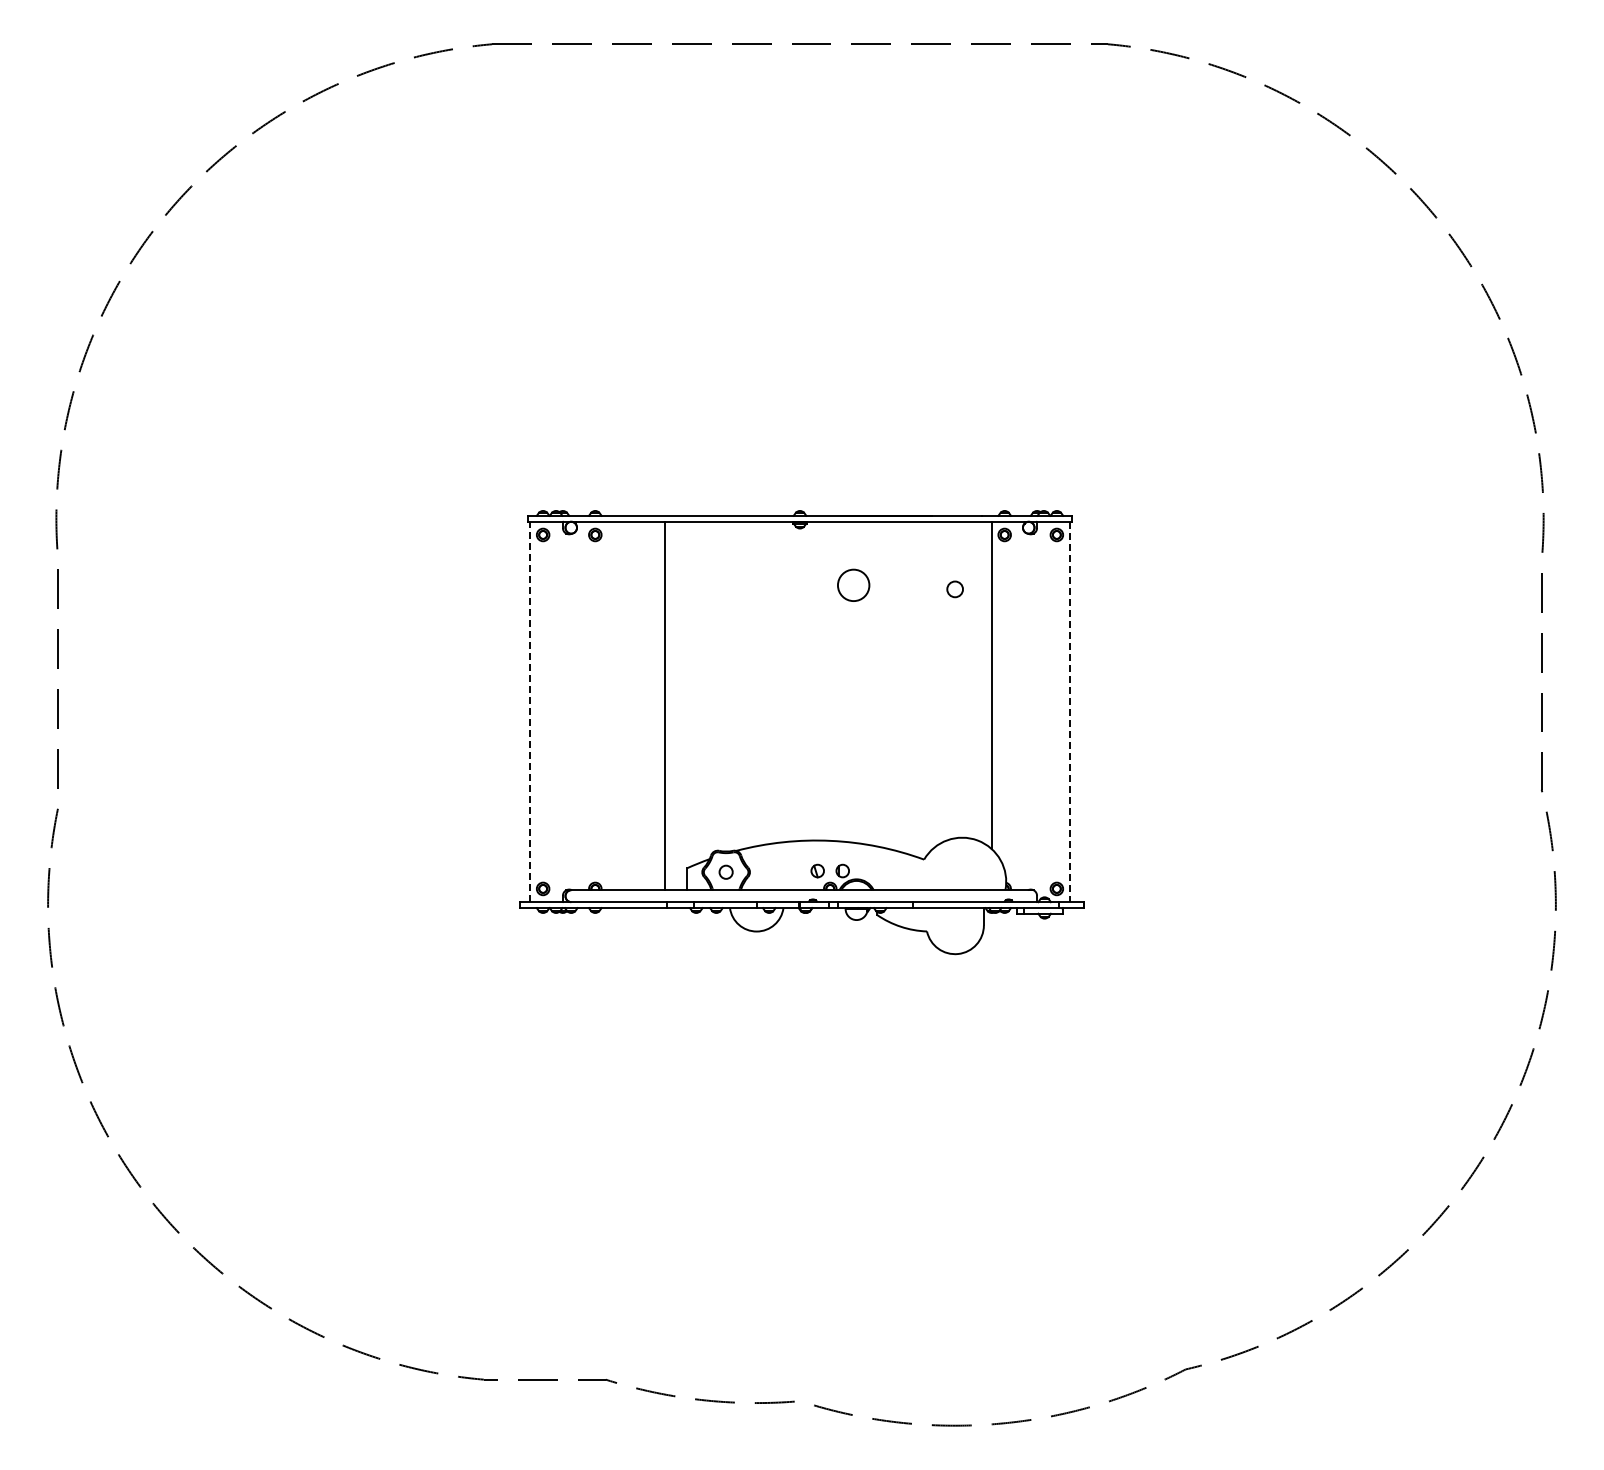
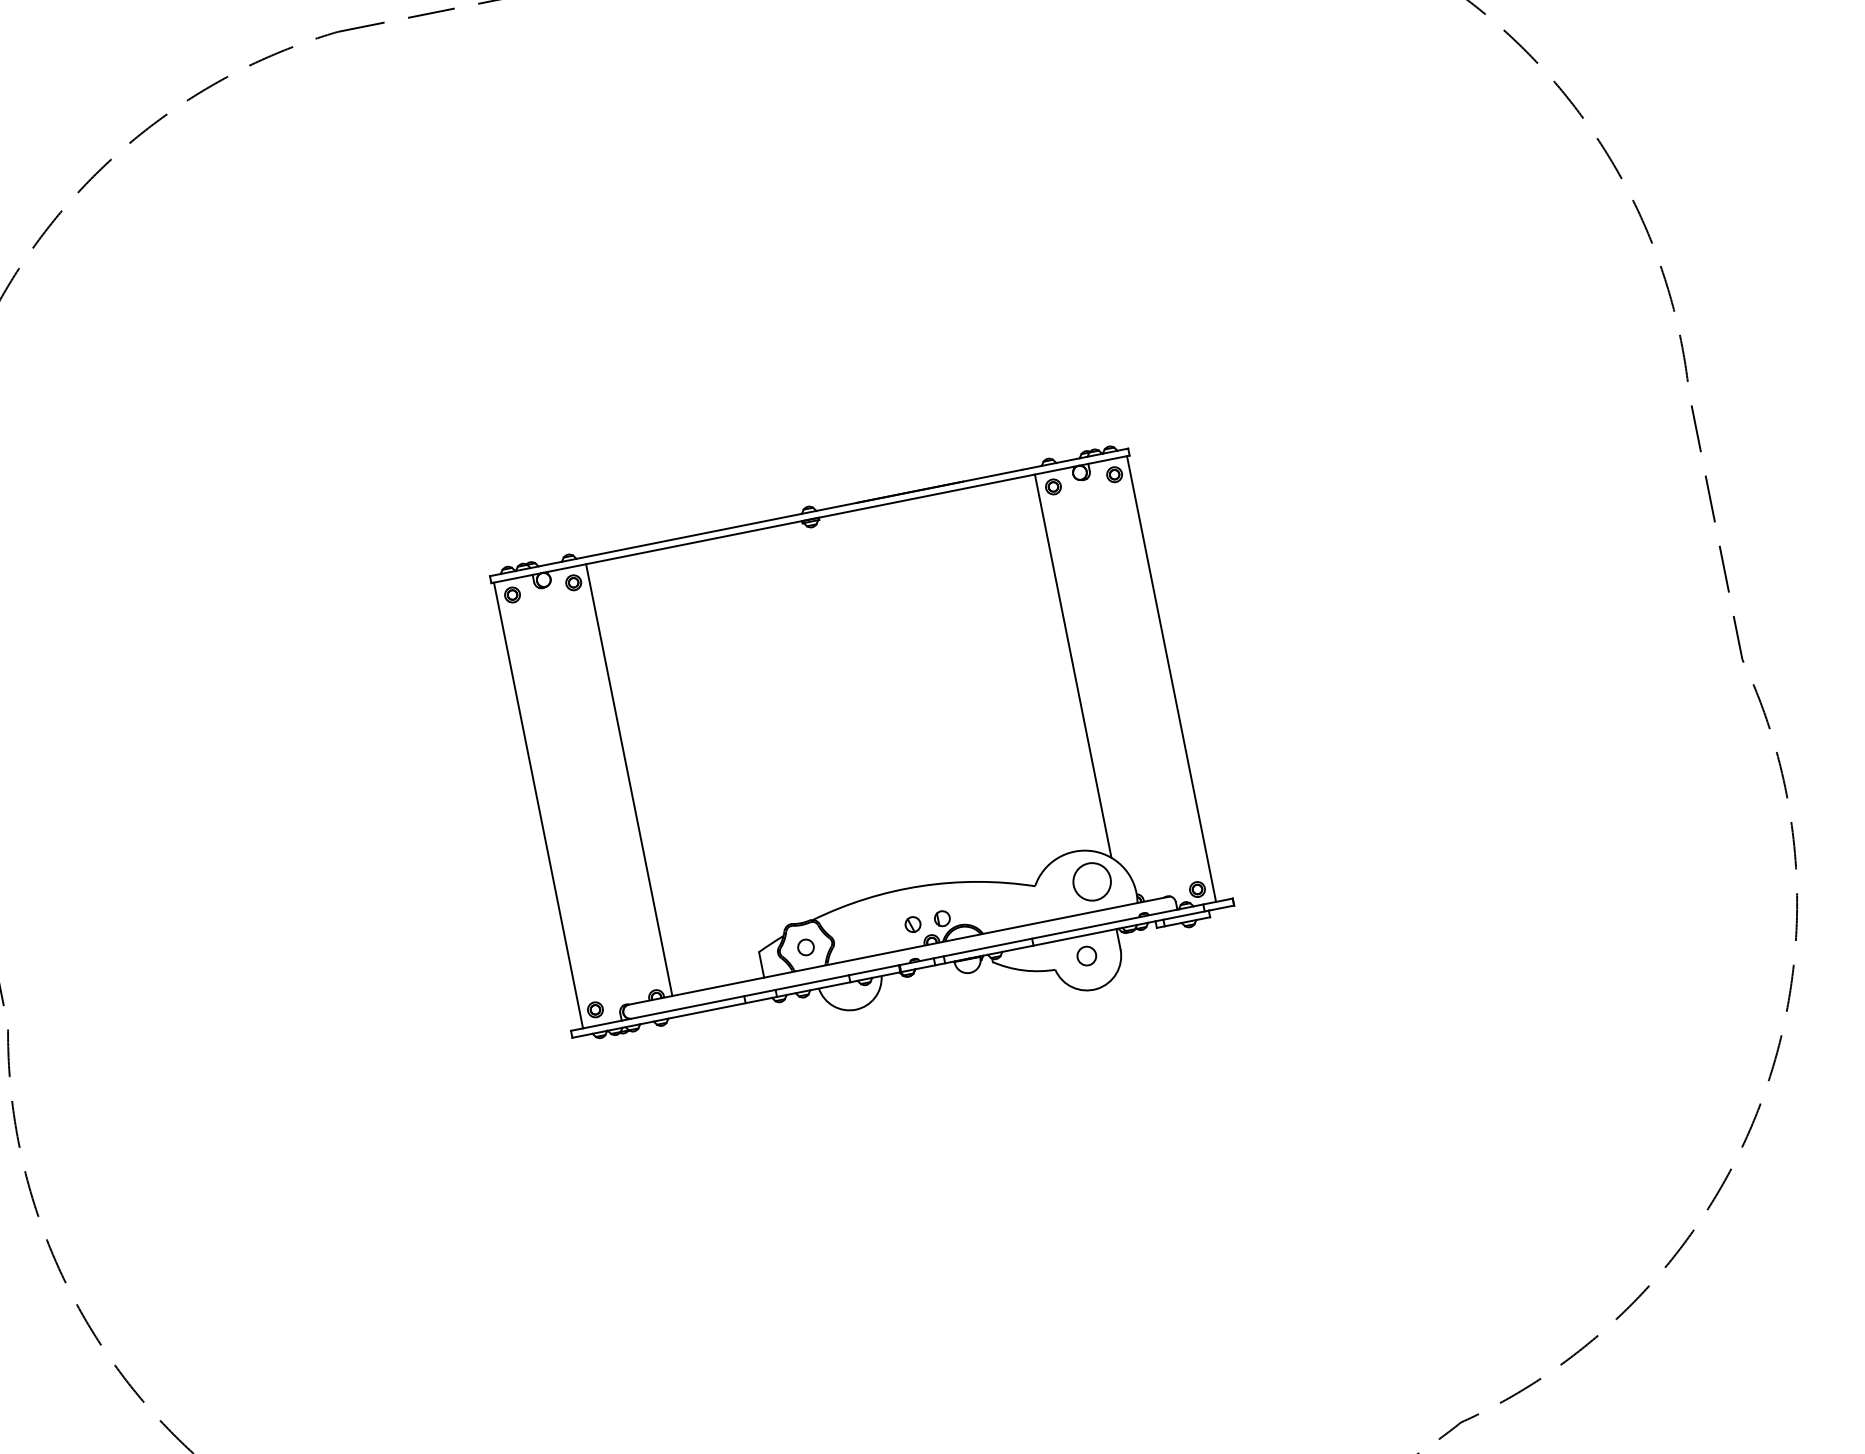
circle: (853, 584) -> (1091, 880), moved
circle: (954, 589) -> (1086, 956), moved
line: (664, 705) -> (629, 779), moved
line: (529, 711) -> (537, 805), dashed -> solid
line: (1070, 712) -> (1172, 679), dashed -> solid

